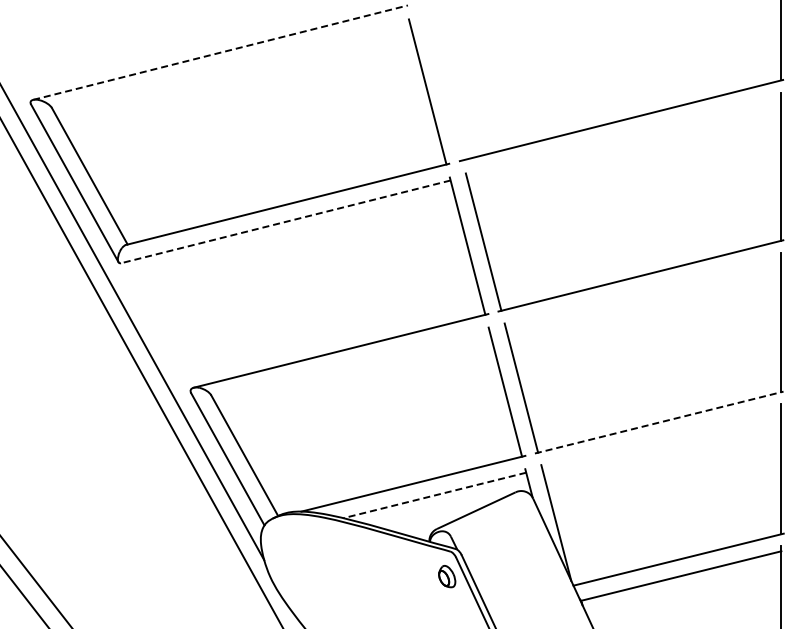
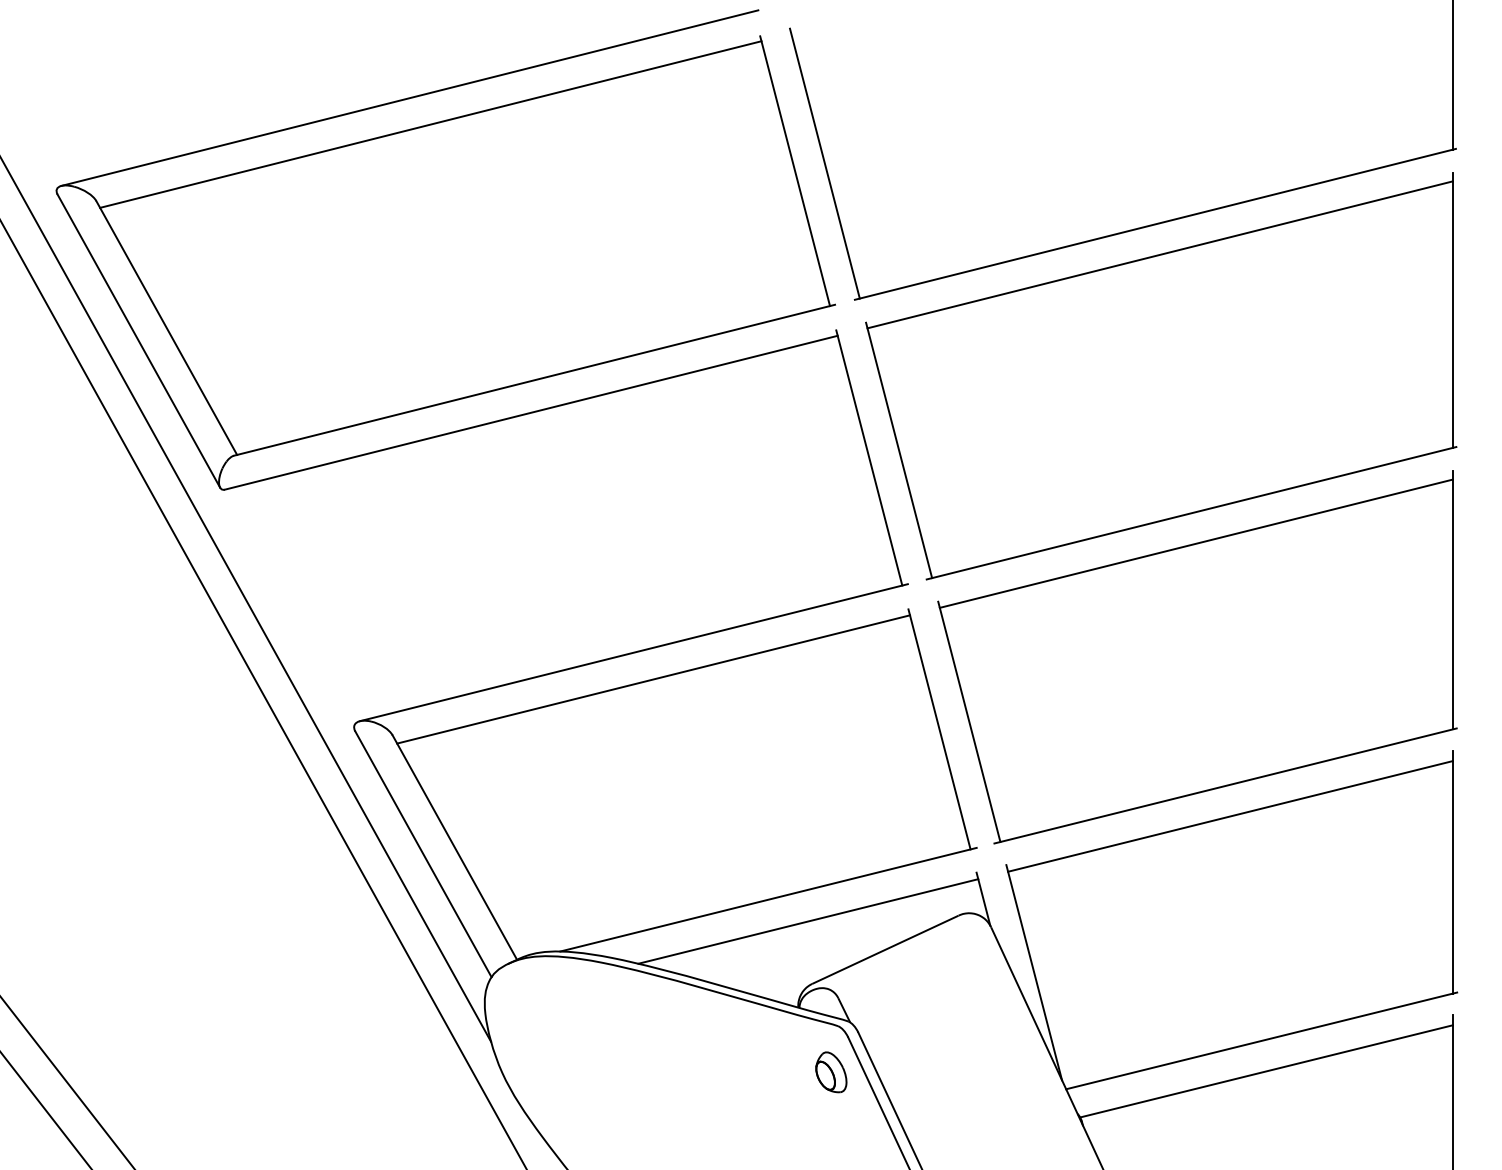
line: (221, 52) -> (411, 97), dashed -> solid
line: (231, 66) -> (430, 123), added
line: (443, 87) -> (824, 162), added
line: (623, 136) -> (1159, 254), added
line: (285, 221) -> (530, 412), dashed -> solid
line: (643, 291) -> (1196, 542), added
line: (351, 364) -> (653, 677), added
line: (659, 422) -> (1226, 785), dashed -> solid
line: (661, 438) -> (1229, 815), added
line: (434, 495) -> (807, 921), dashed -> solid

